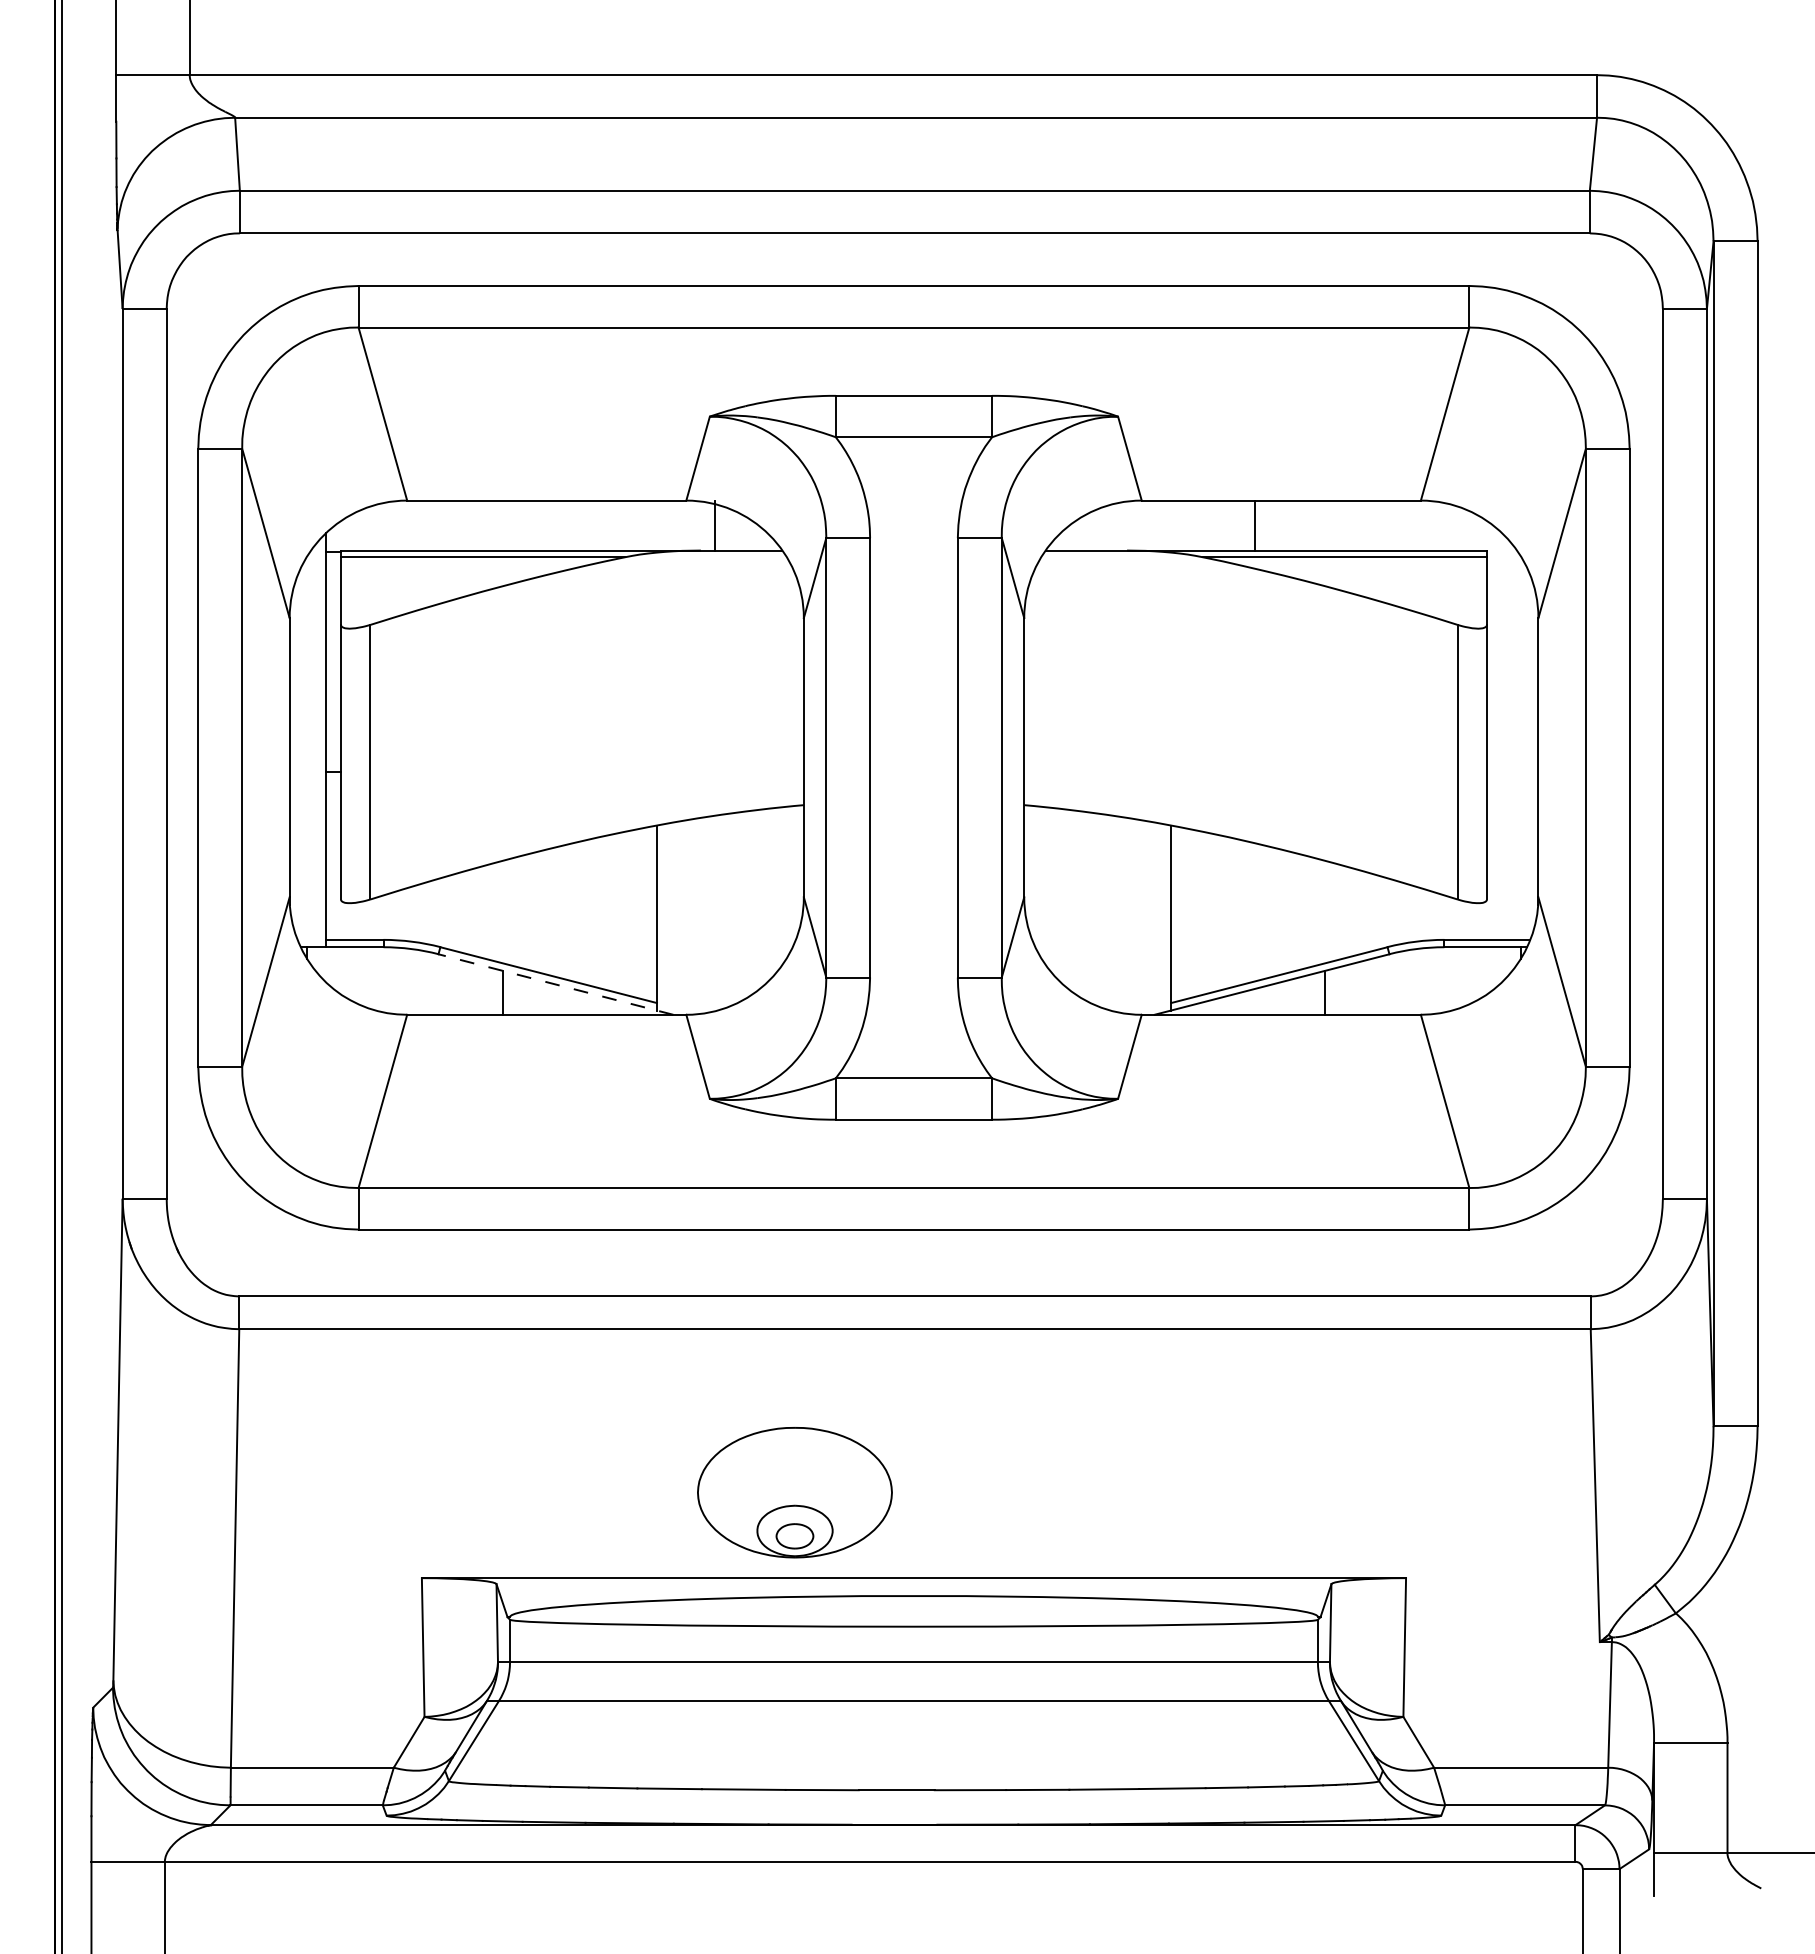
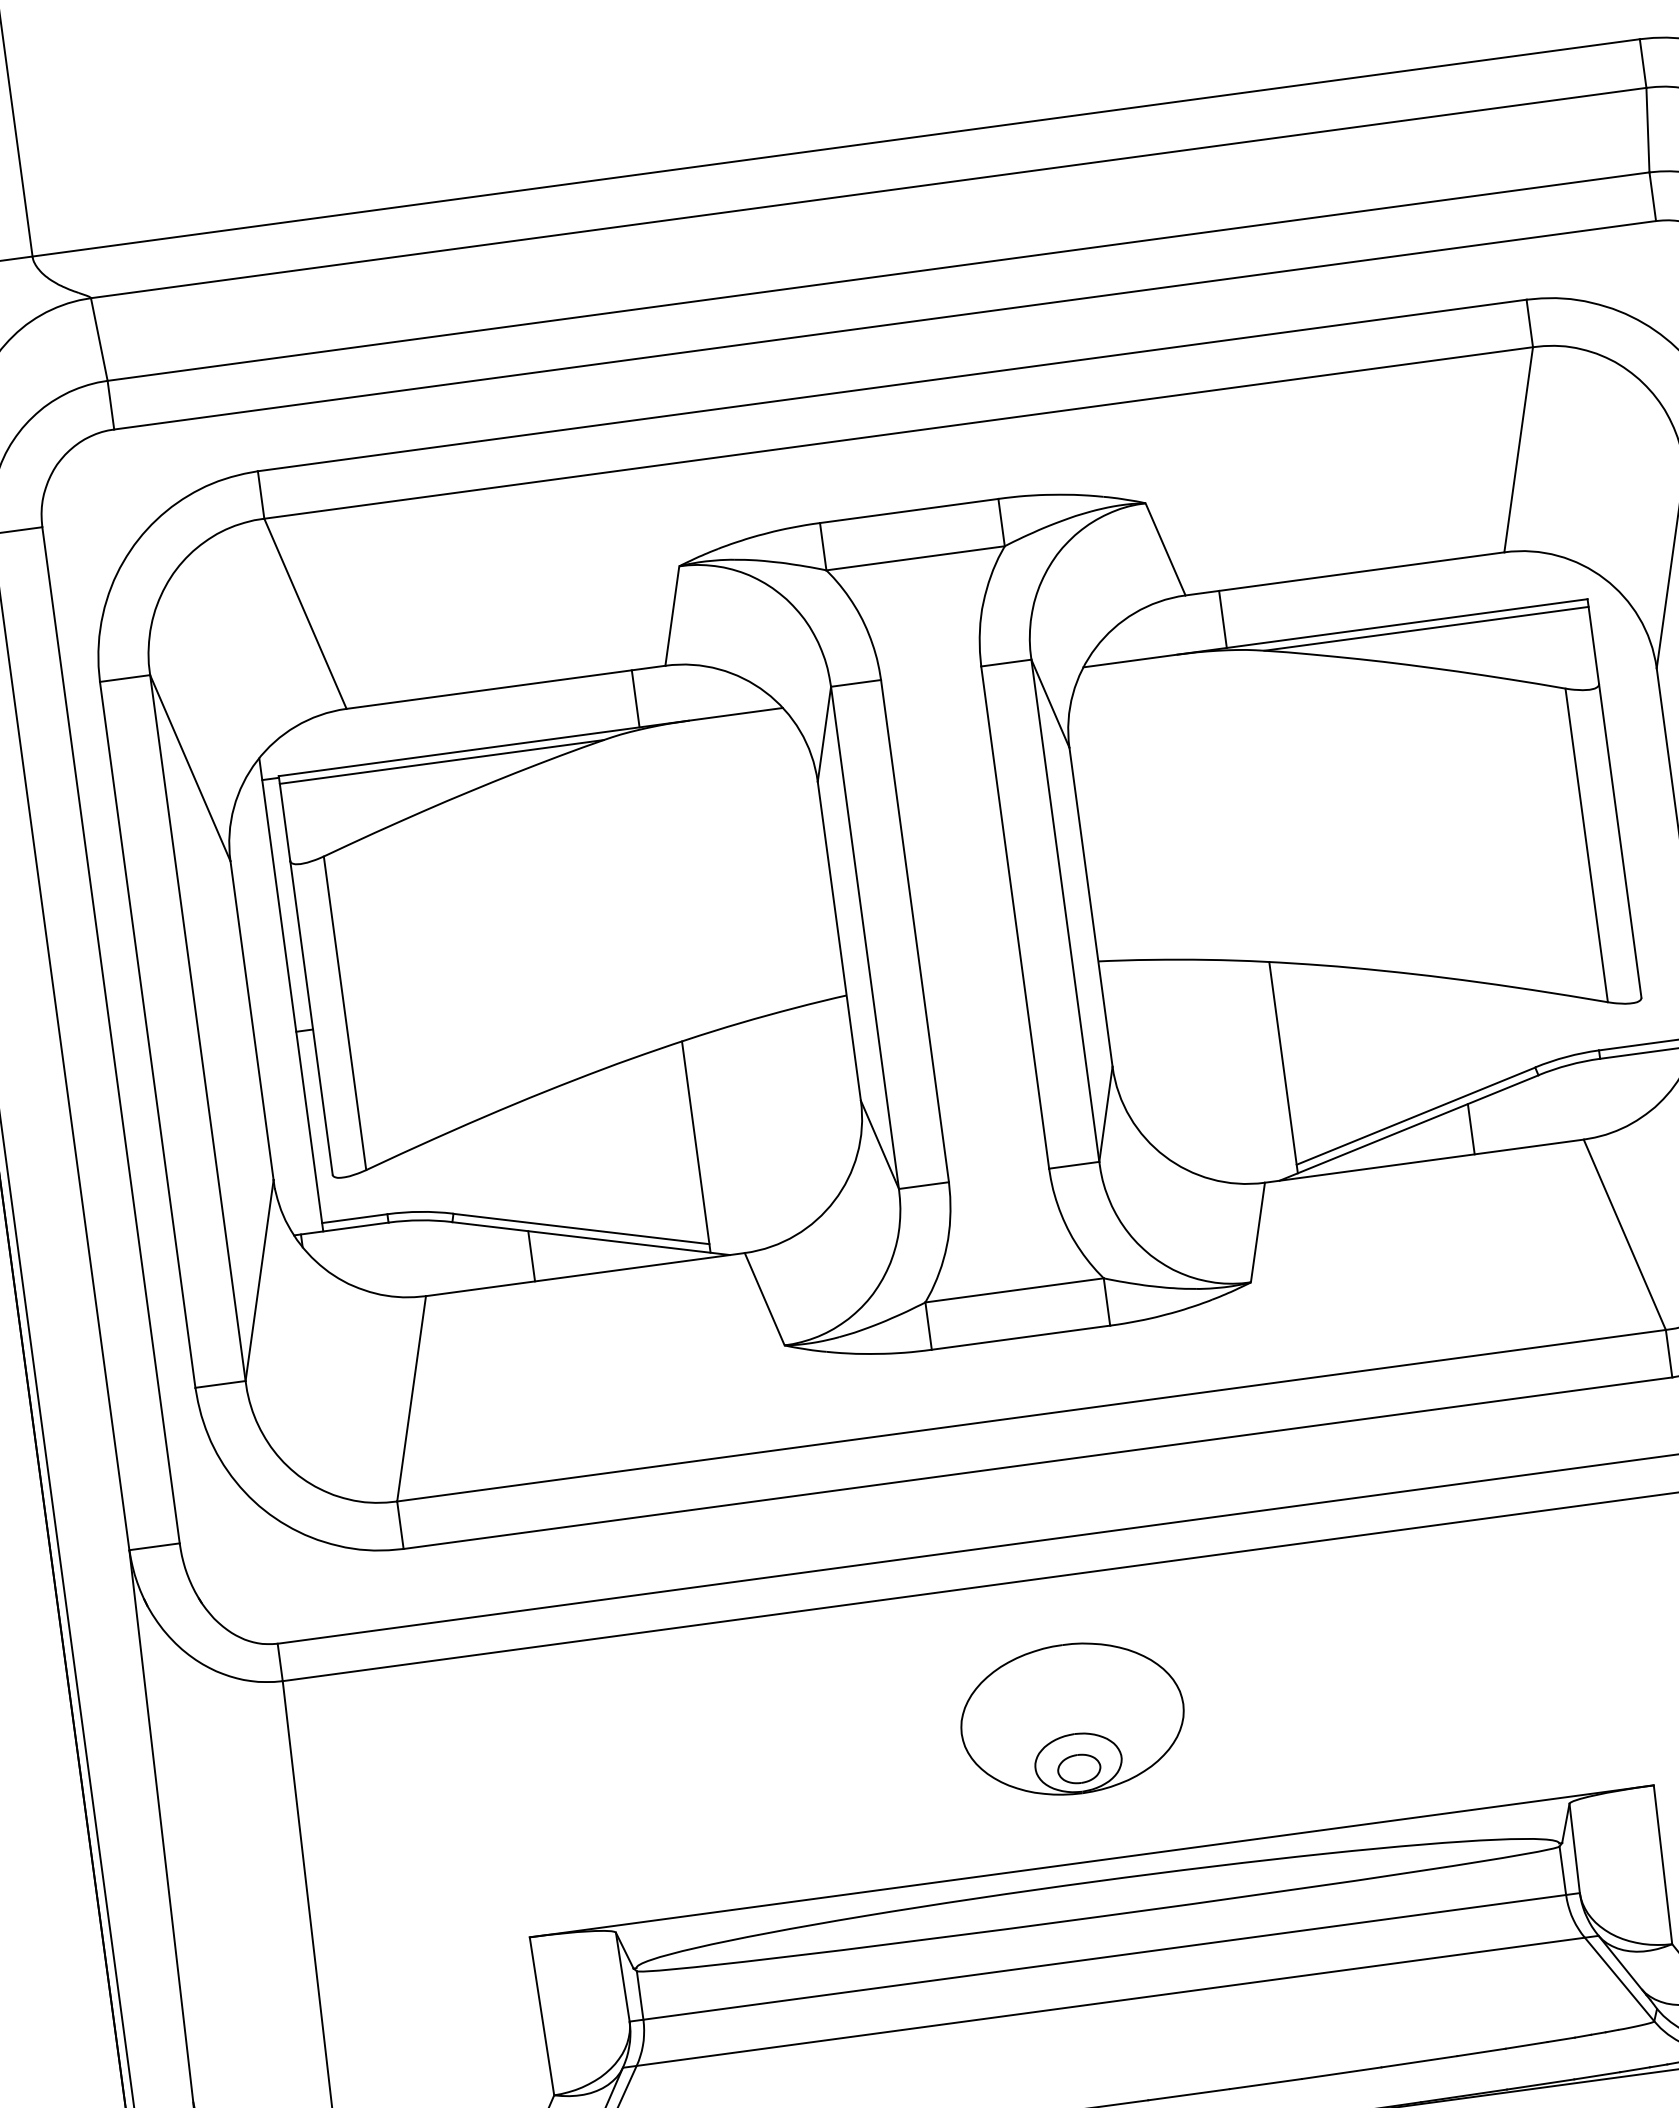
line: (714, 525) -> (635, 698), moved
line: (1255, 525) -> (1223, 619), moved
line: (555, 984) -> (590, 1238), dashed -> solid
part: (794, 1492) -> (1071, 1719), moved

